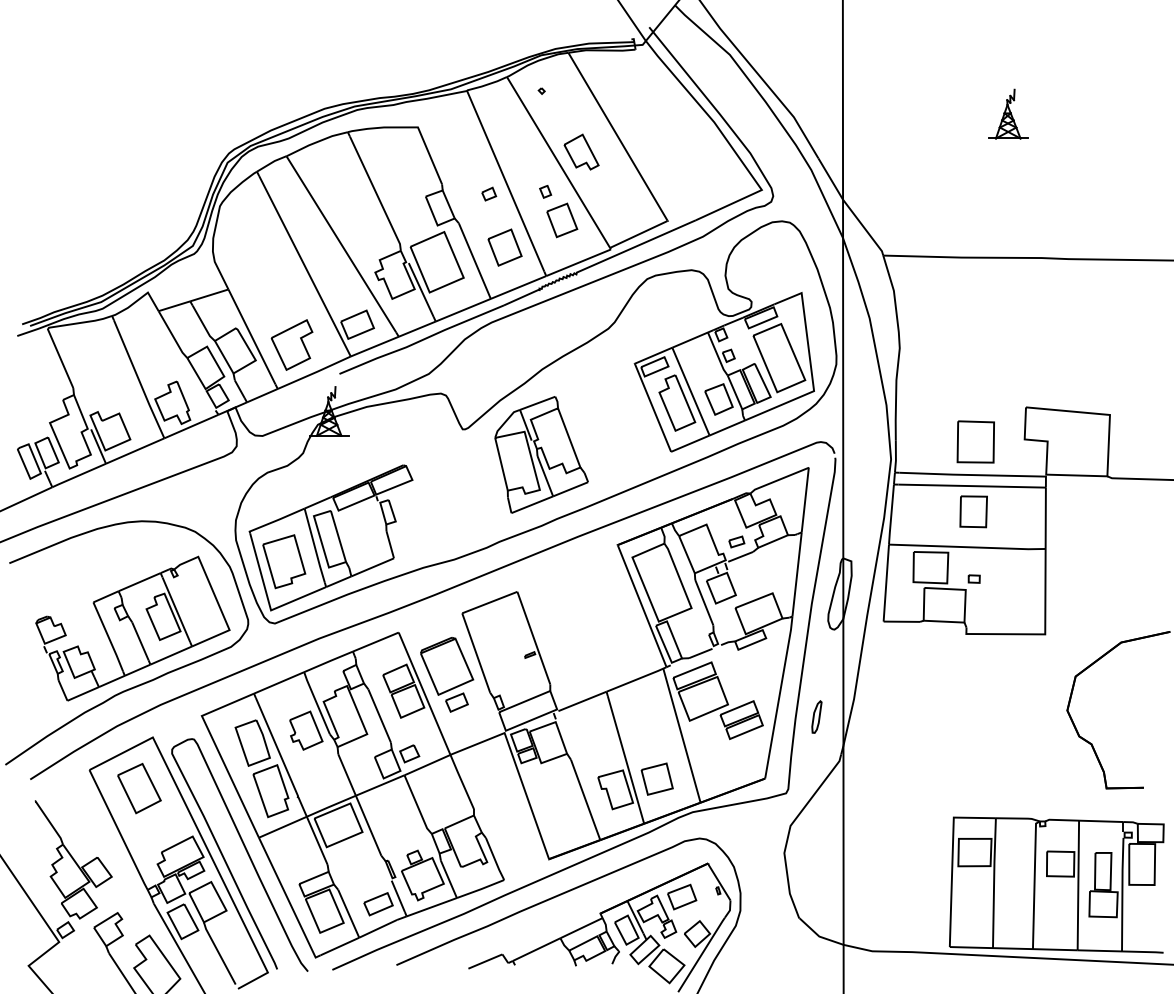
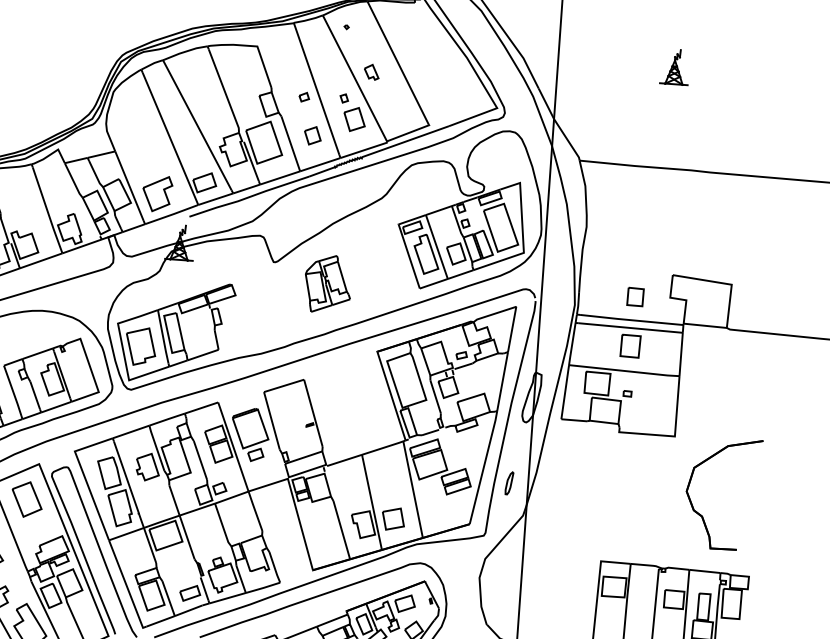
part: (581, 151) -> (371, 71), size x0.6
part: (504, 247) -> (312, 135), size x0.7
part: (975, 441) -> (635, 296), size x0.6
part: (541, 454) -> (328, 283), size x0.7

